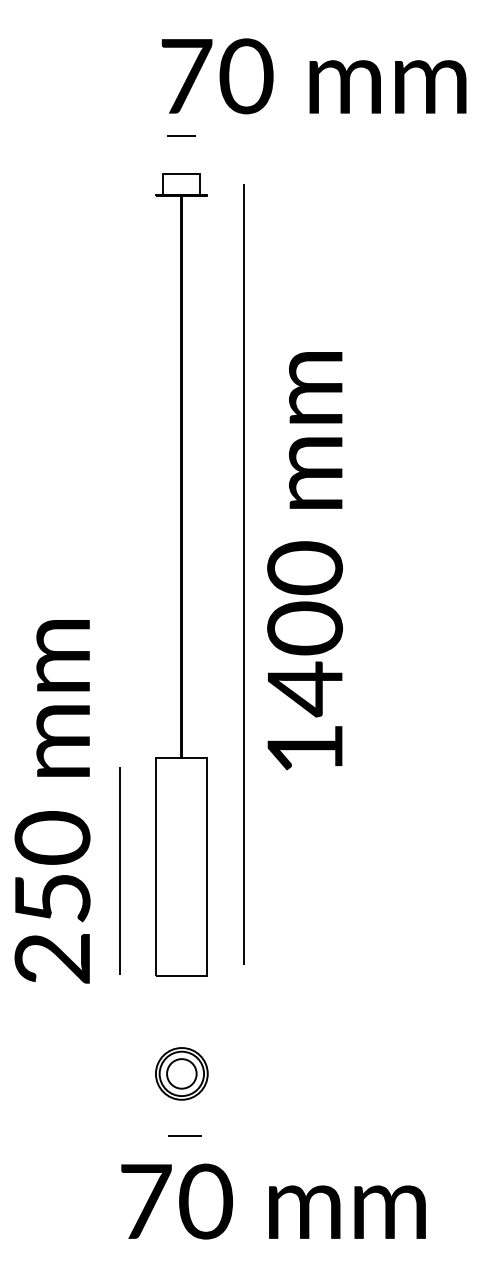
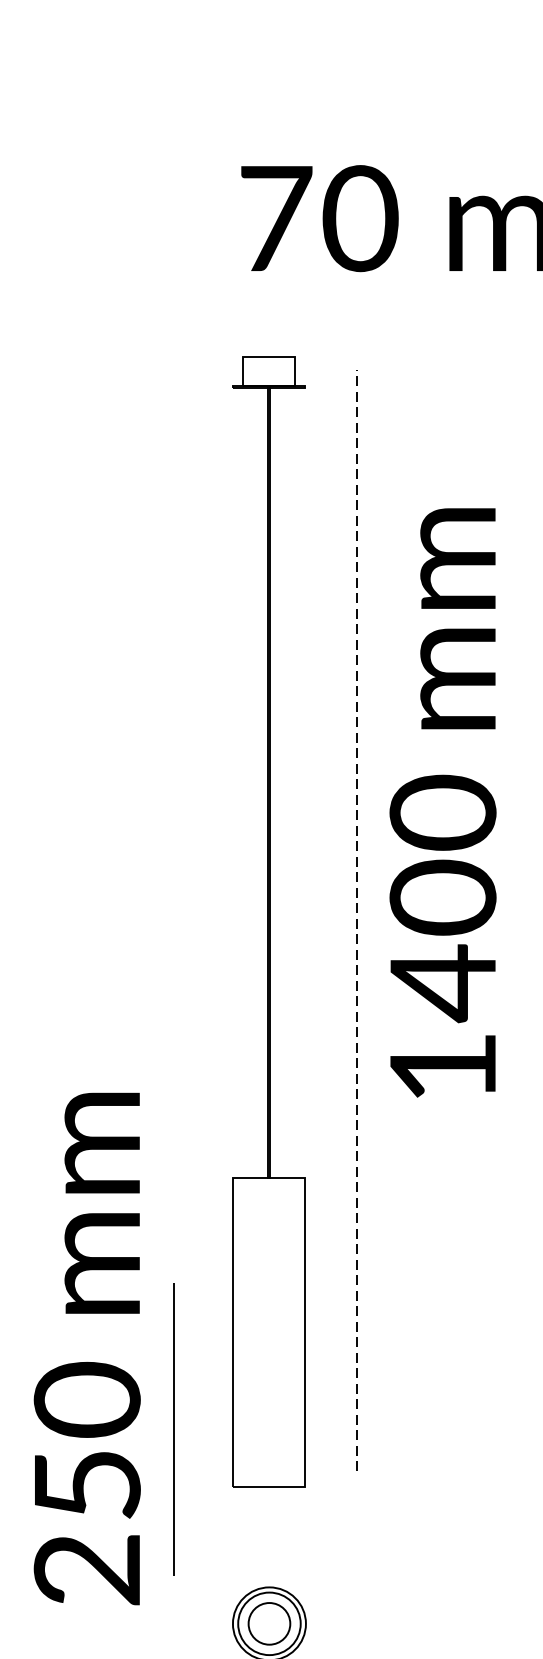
line: (181, 135) -> (268, 301), removed
text: (304, 561) -> (442, 803), moved
line: (243, 574) -> (356, 920), solid -> dashed
text: (52, 801) -> (87, 1348), moved
line: (119, 870) -> (173, 1428), moved

